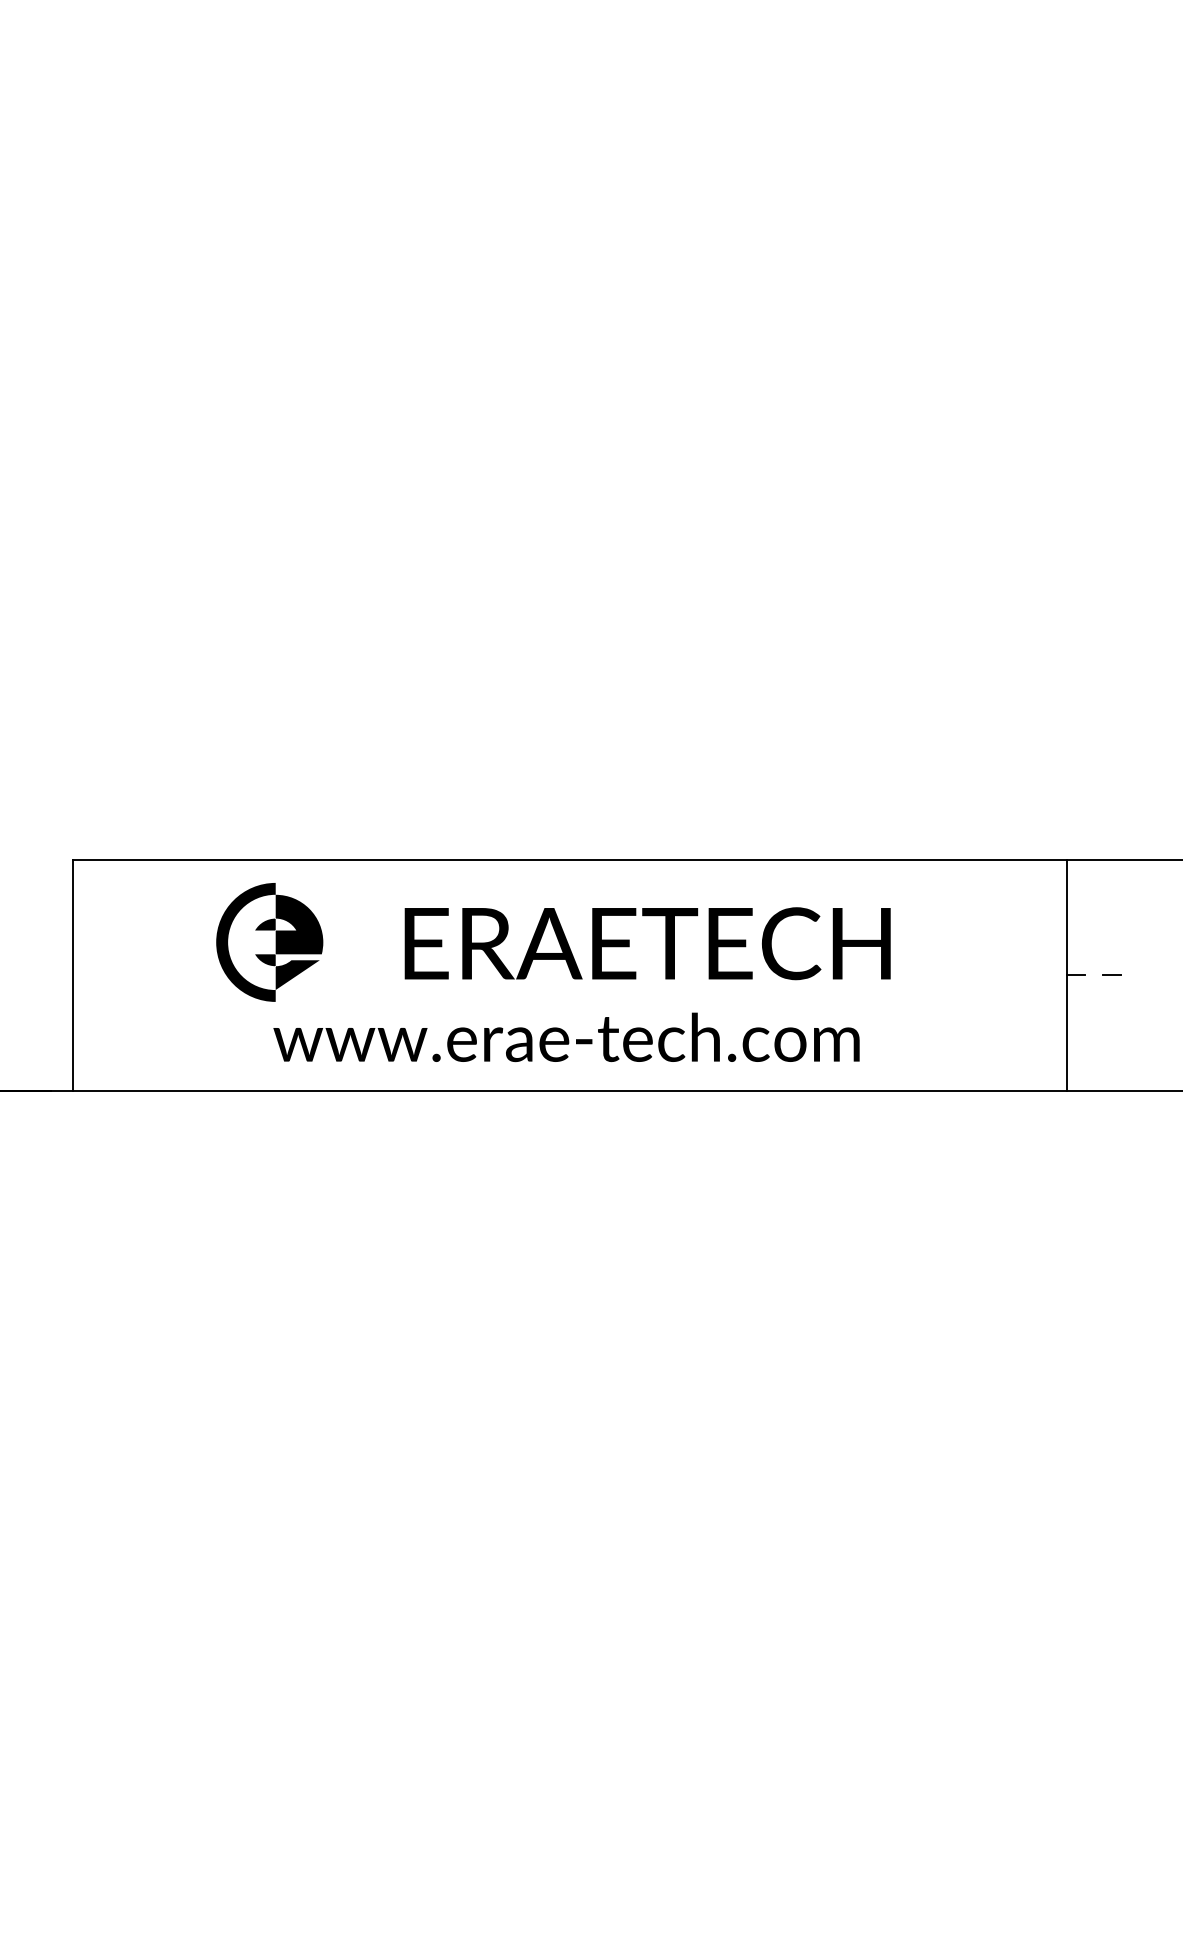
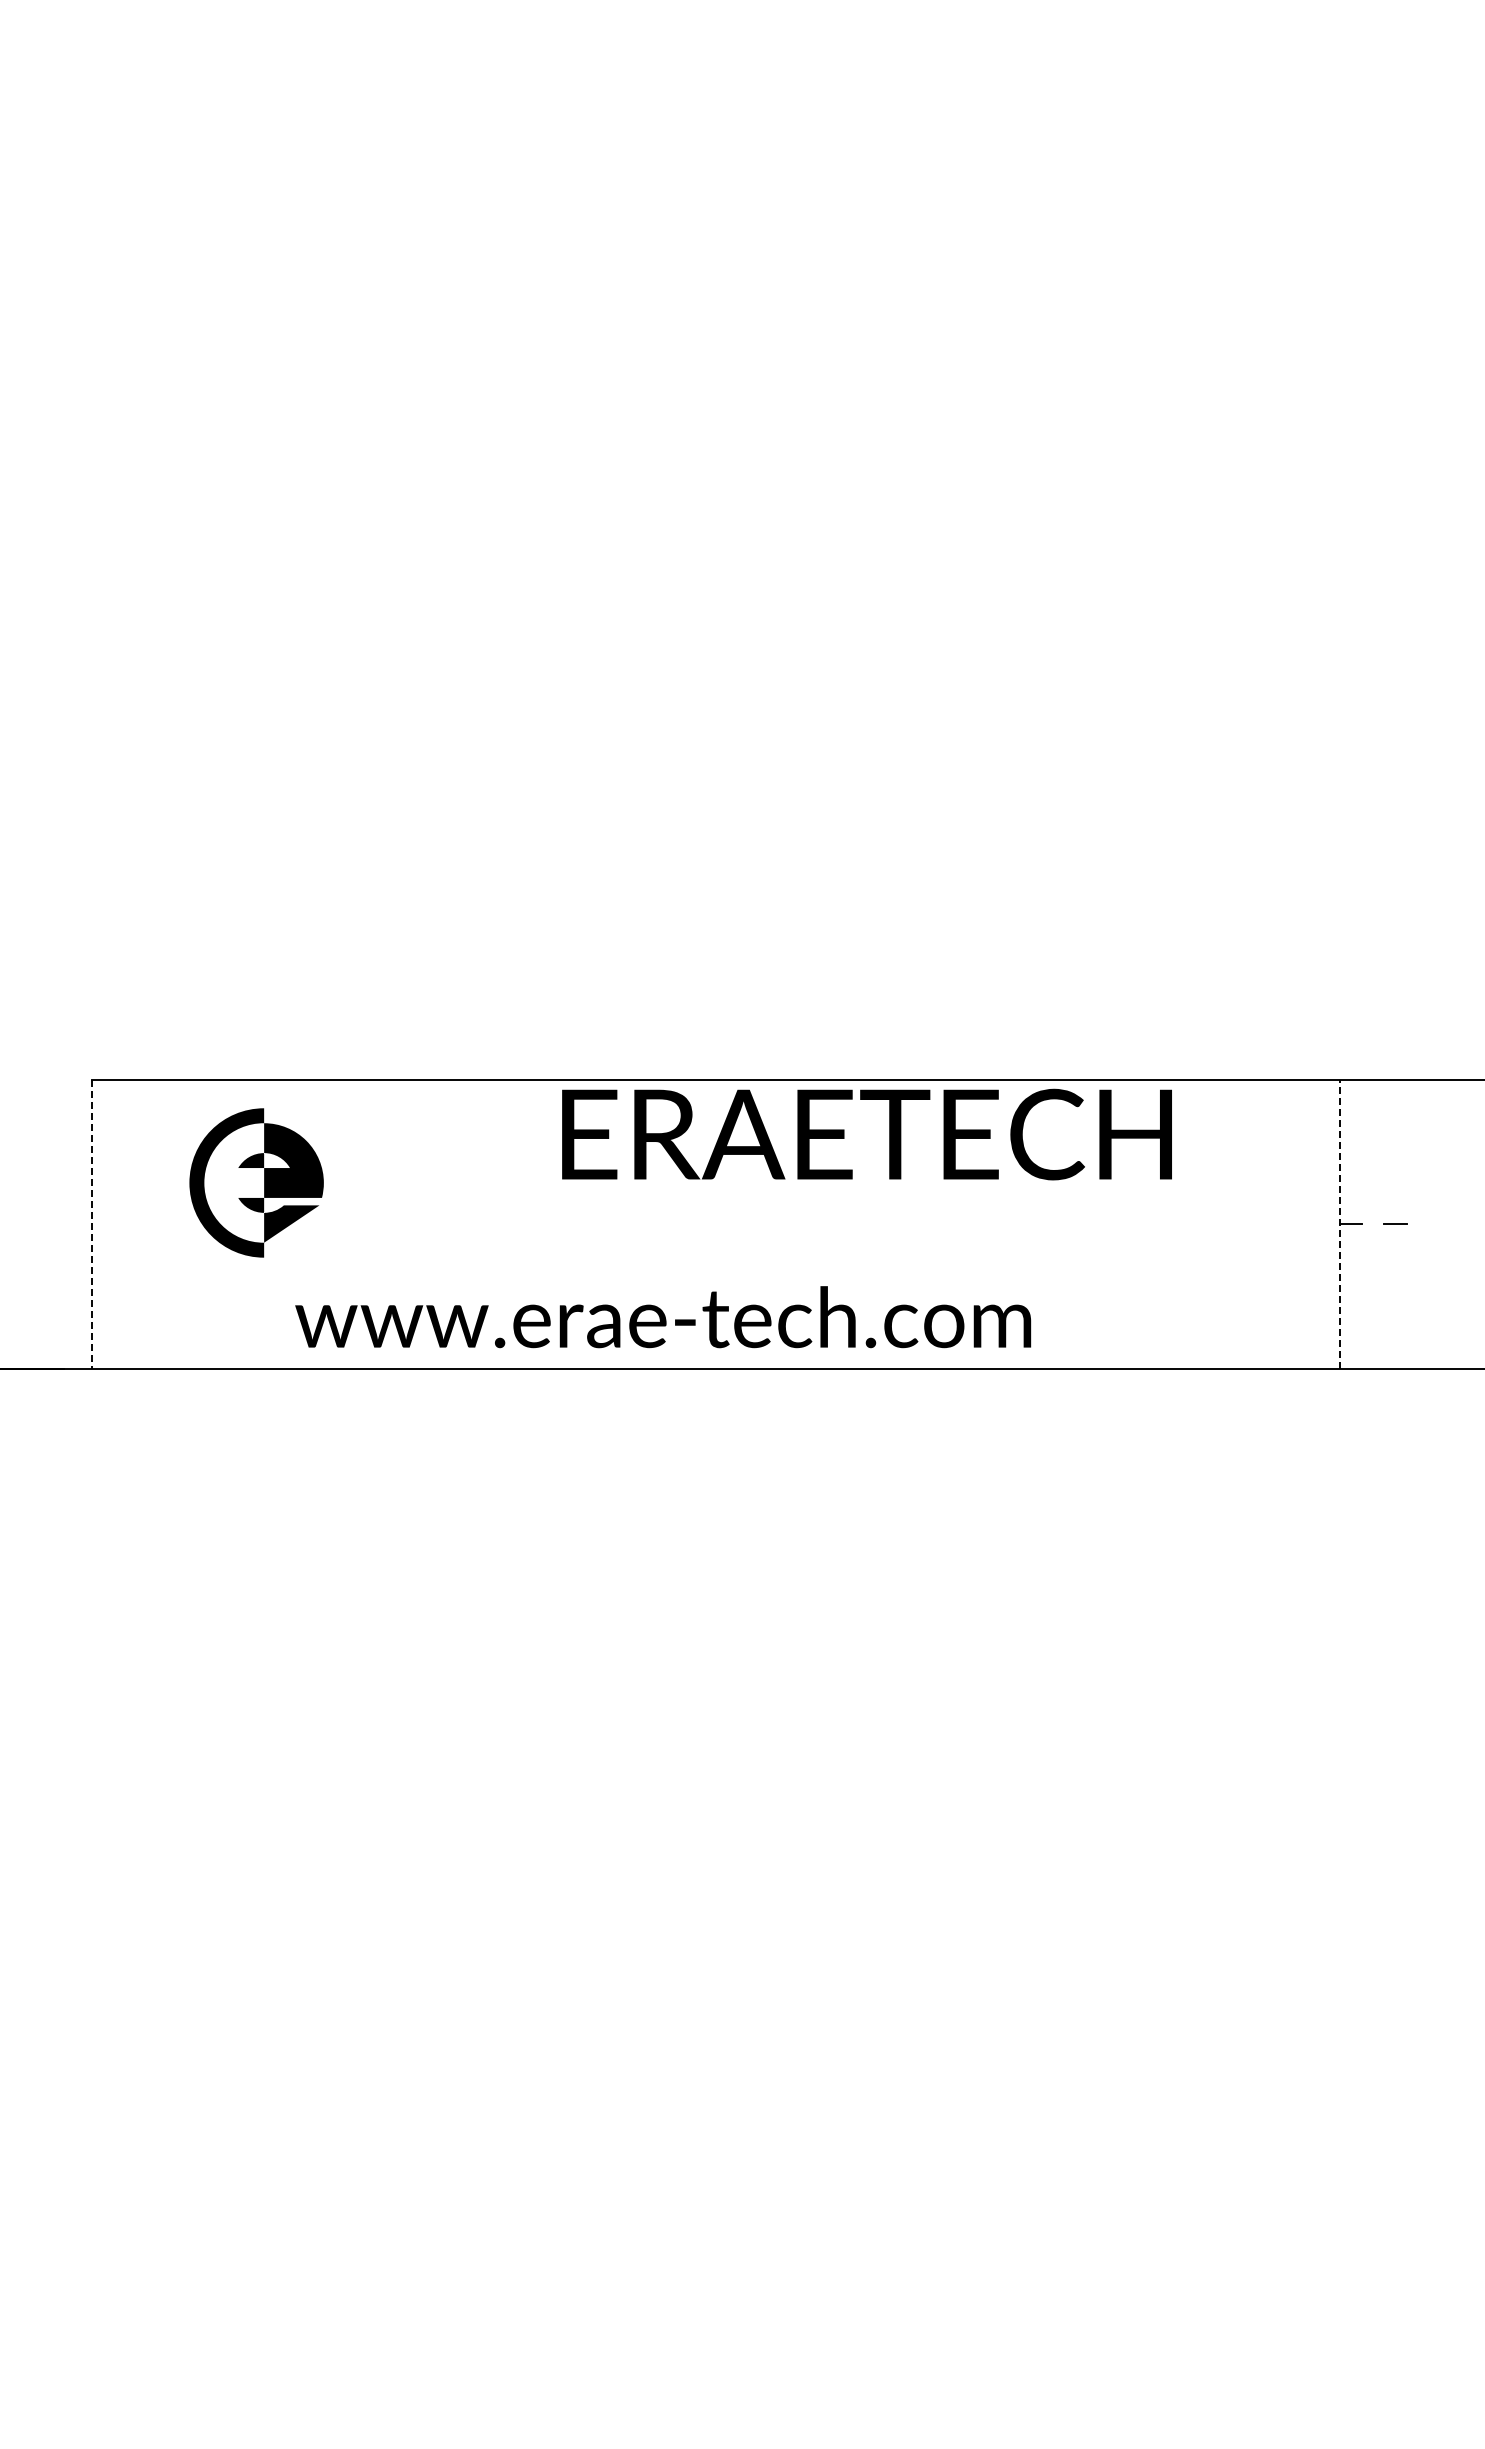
part: (269, 942) -> (256, 1182), moved
text: (647, 943) -> (866, 1134), moved
line: (72, 975) -> (91, 1224), solid -> dashed
line: (1067, 975) -> (1339, 1224), solid -> dashed
text: (566, 1037) -> (663, 1317), moved

